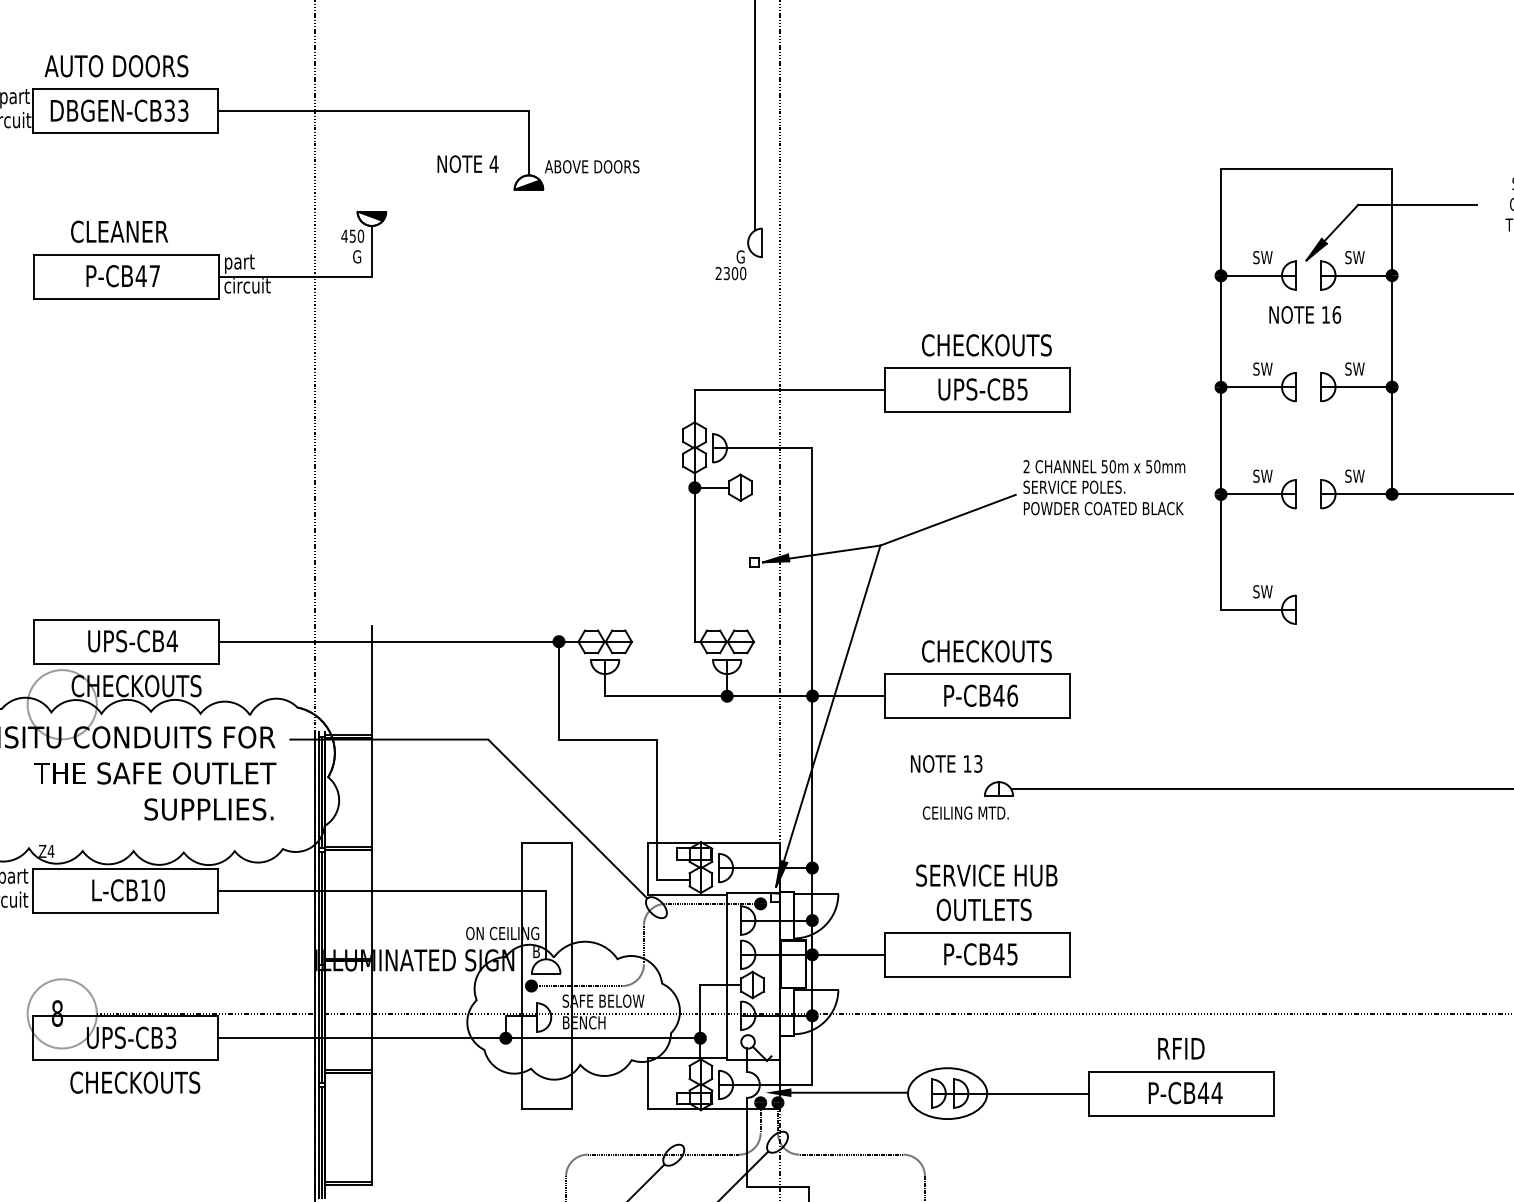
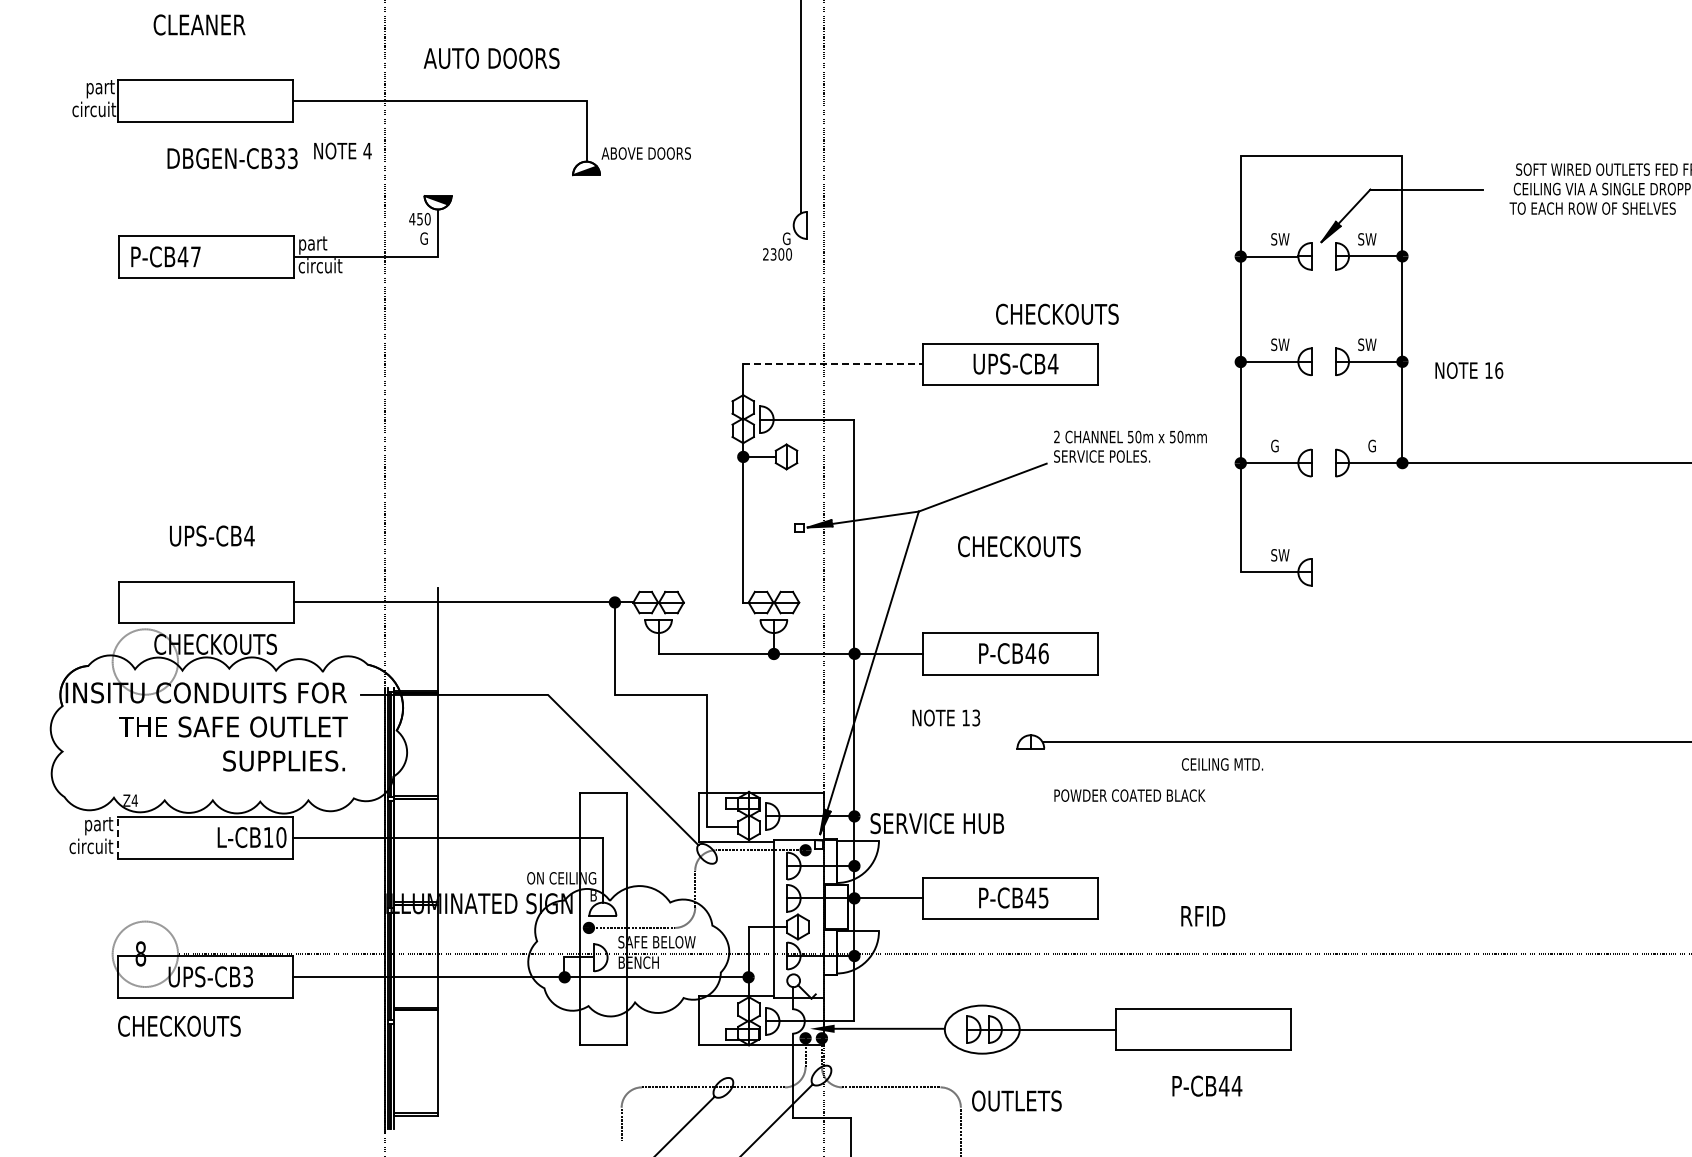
text: (116, 66) -> (491, 58), moved
text: (119, 110) -> (232, 158), moved
text: (467, 163) -> (342, 150), moved
text: (119, 231) -> (199, 24), moved
text: (122, 275) -> (165, 256), moved
text: (1305, 314) -> (1469, 370), moved
text: (986, 344) -> (1057, 313), moved
text: (1021, 388) -> (1052, 363), UPS-CB5 -> UPS-CB4
line: (790, 389) -> (833, 364), solid -> dashed
text: (1263, 475) -> (1280, 445), SW -> G
text: (1355, 475) -> (1367, 445), SW -> G
text: (1103, 508) -> (1129, 795), moved
text: (133, 640) -> (212, 535), moved
text: (986, 651) -> (1019, 546), moved
text: (946, 763) -> (946, 717), moved
text: (965, 813) -> (1222, 764), moved
text: (986, 875) -> (937, 823), moved
line: (32, 890) -> (117, 837), solid -> dashed
text: (127, 890) -> (251, 837), moved
text: (983, 909) -> (1016, 1100), moved
text: (1181, 1049) -> (1203, 916), moved
text: (135, 1081) -> (179, 1025), moved
text: (1185, 1092) -> (1207, 1085), moved

